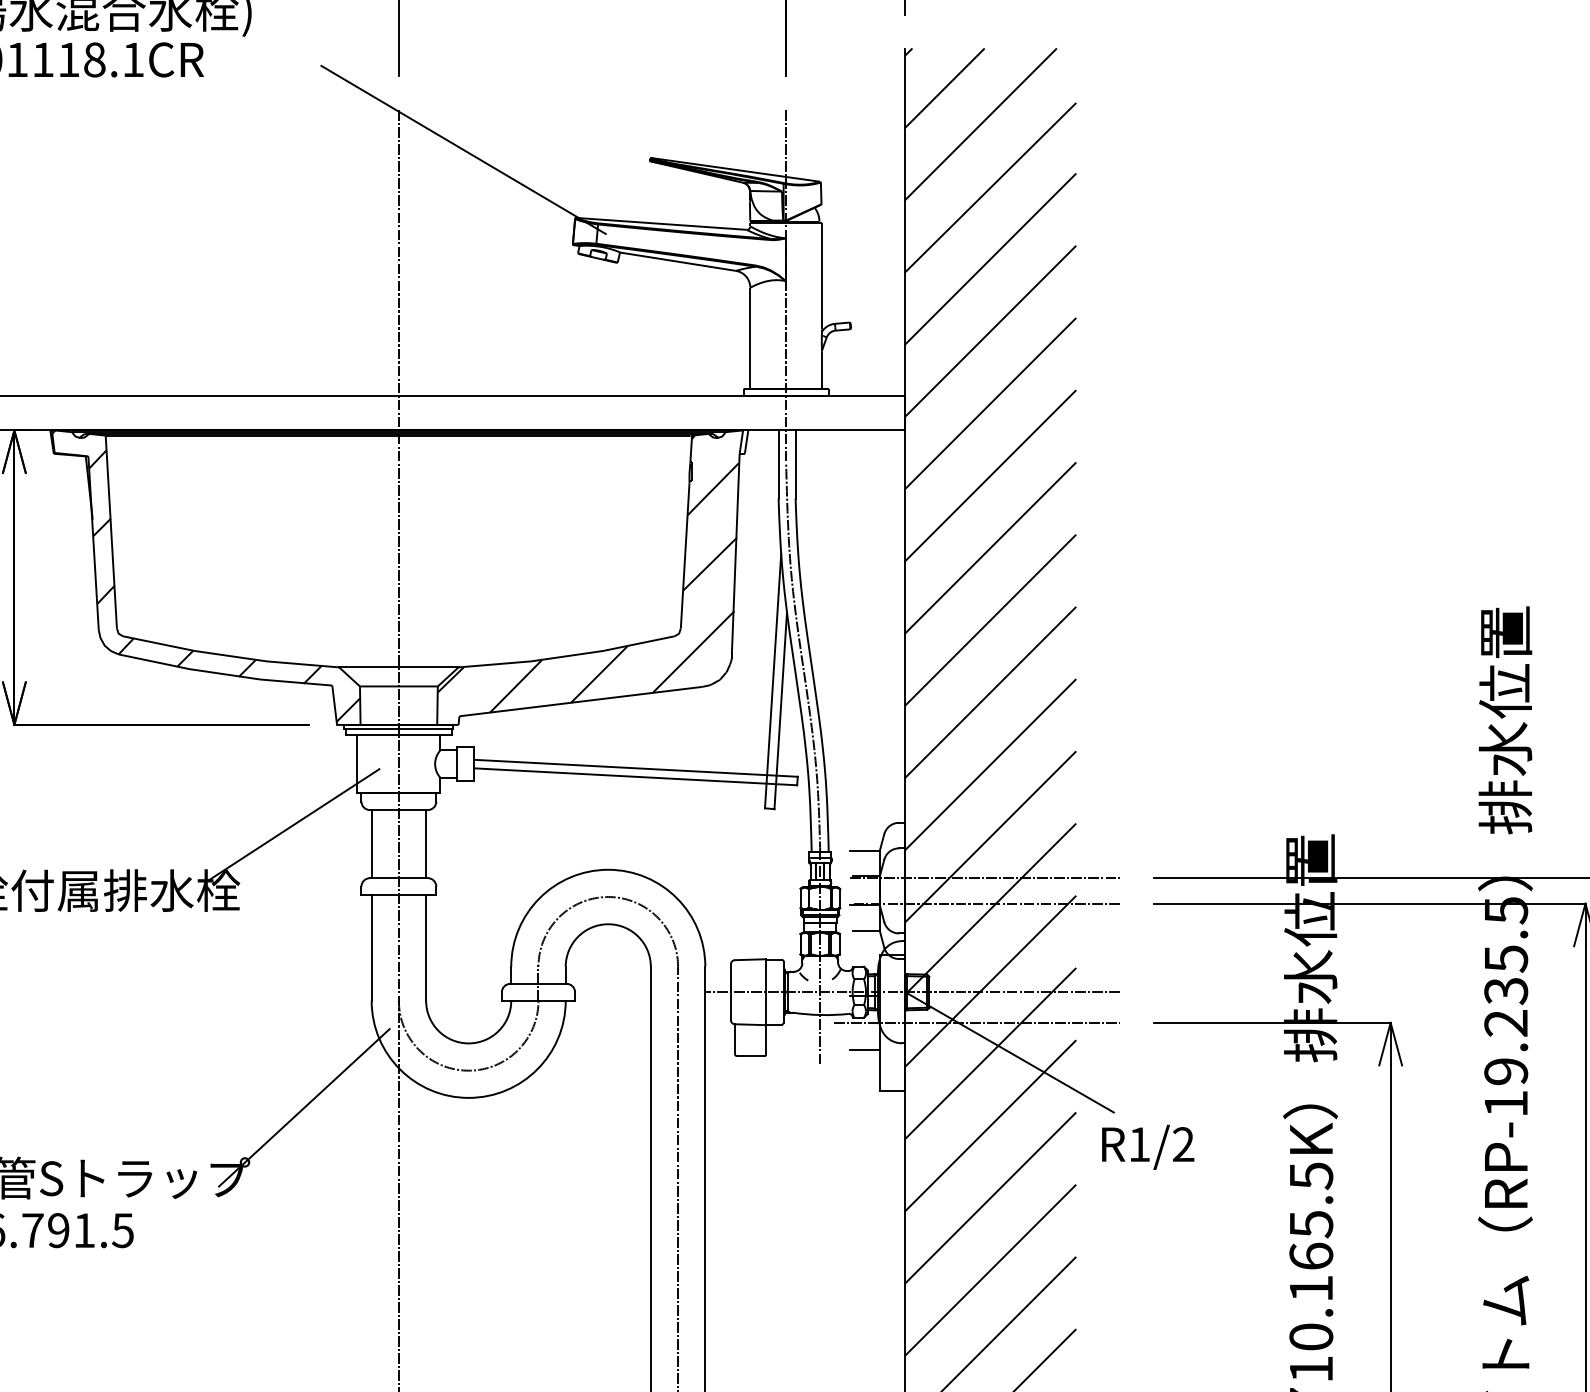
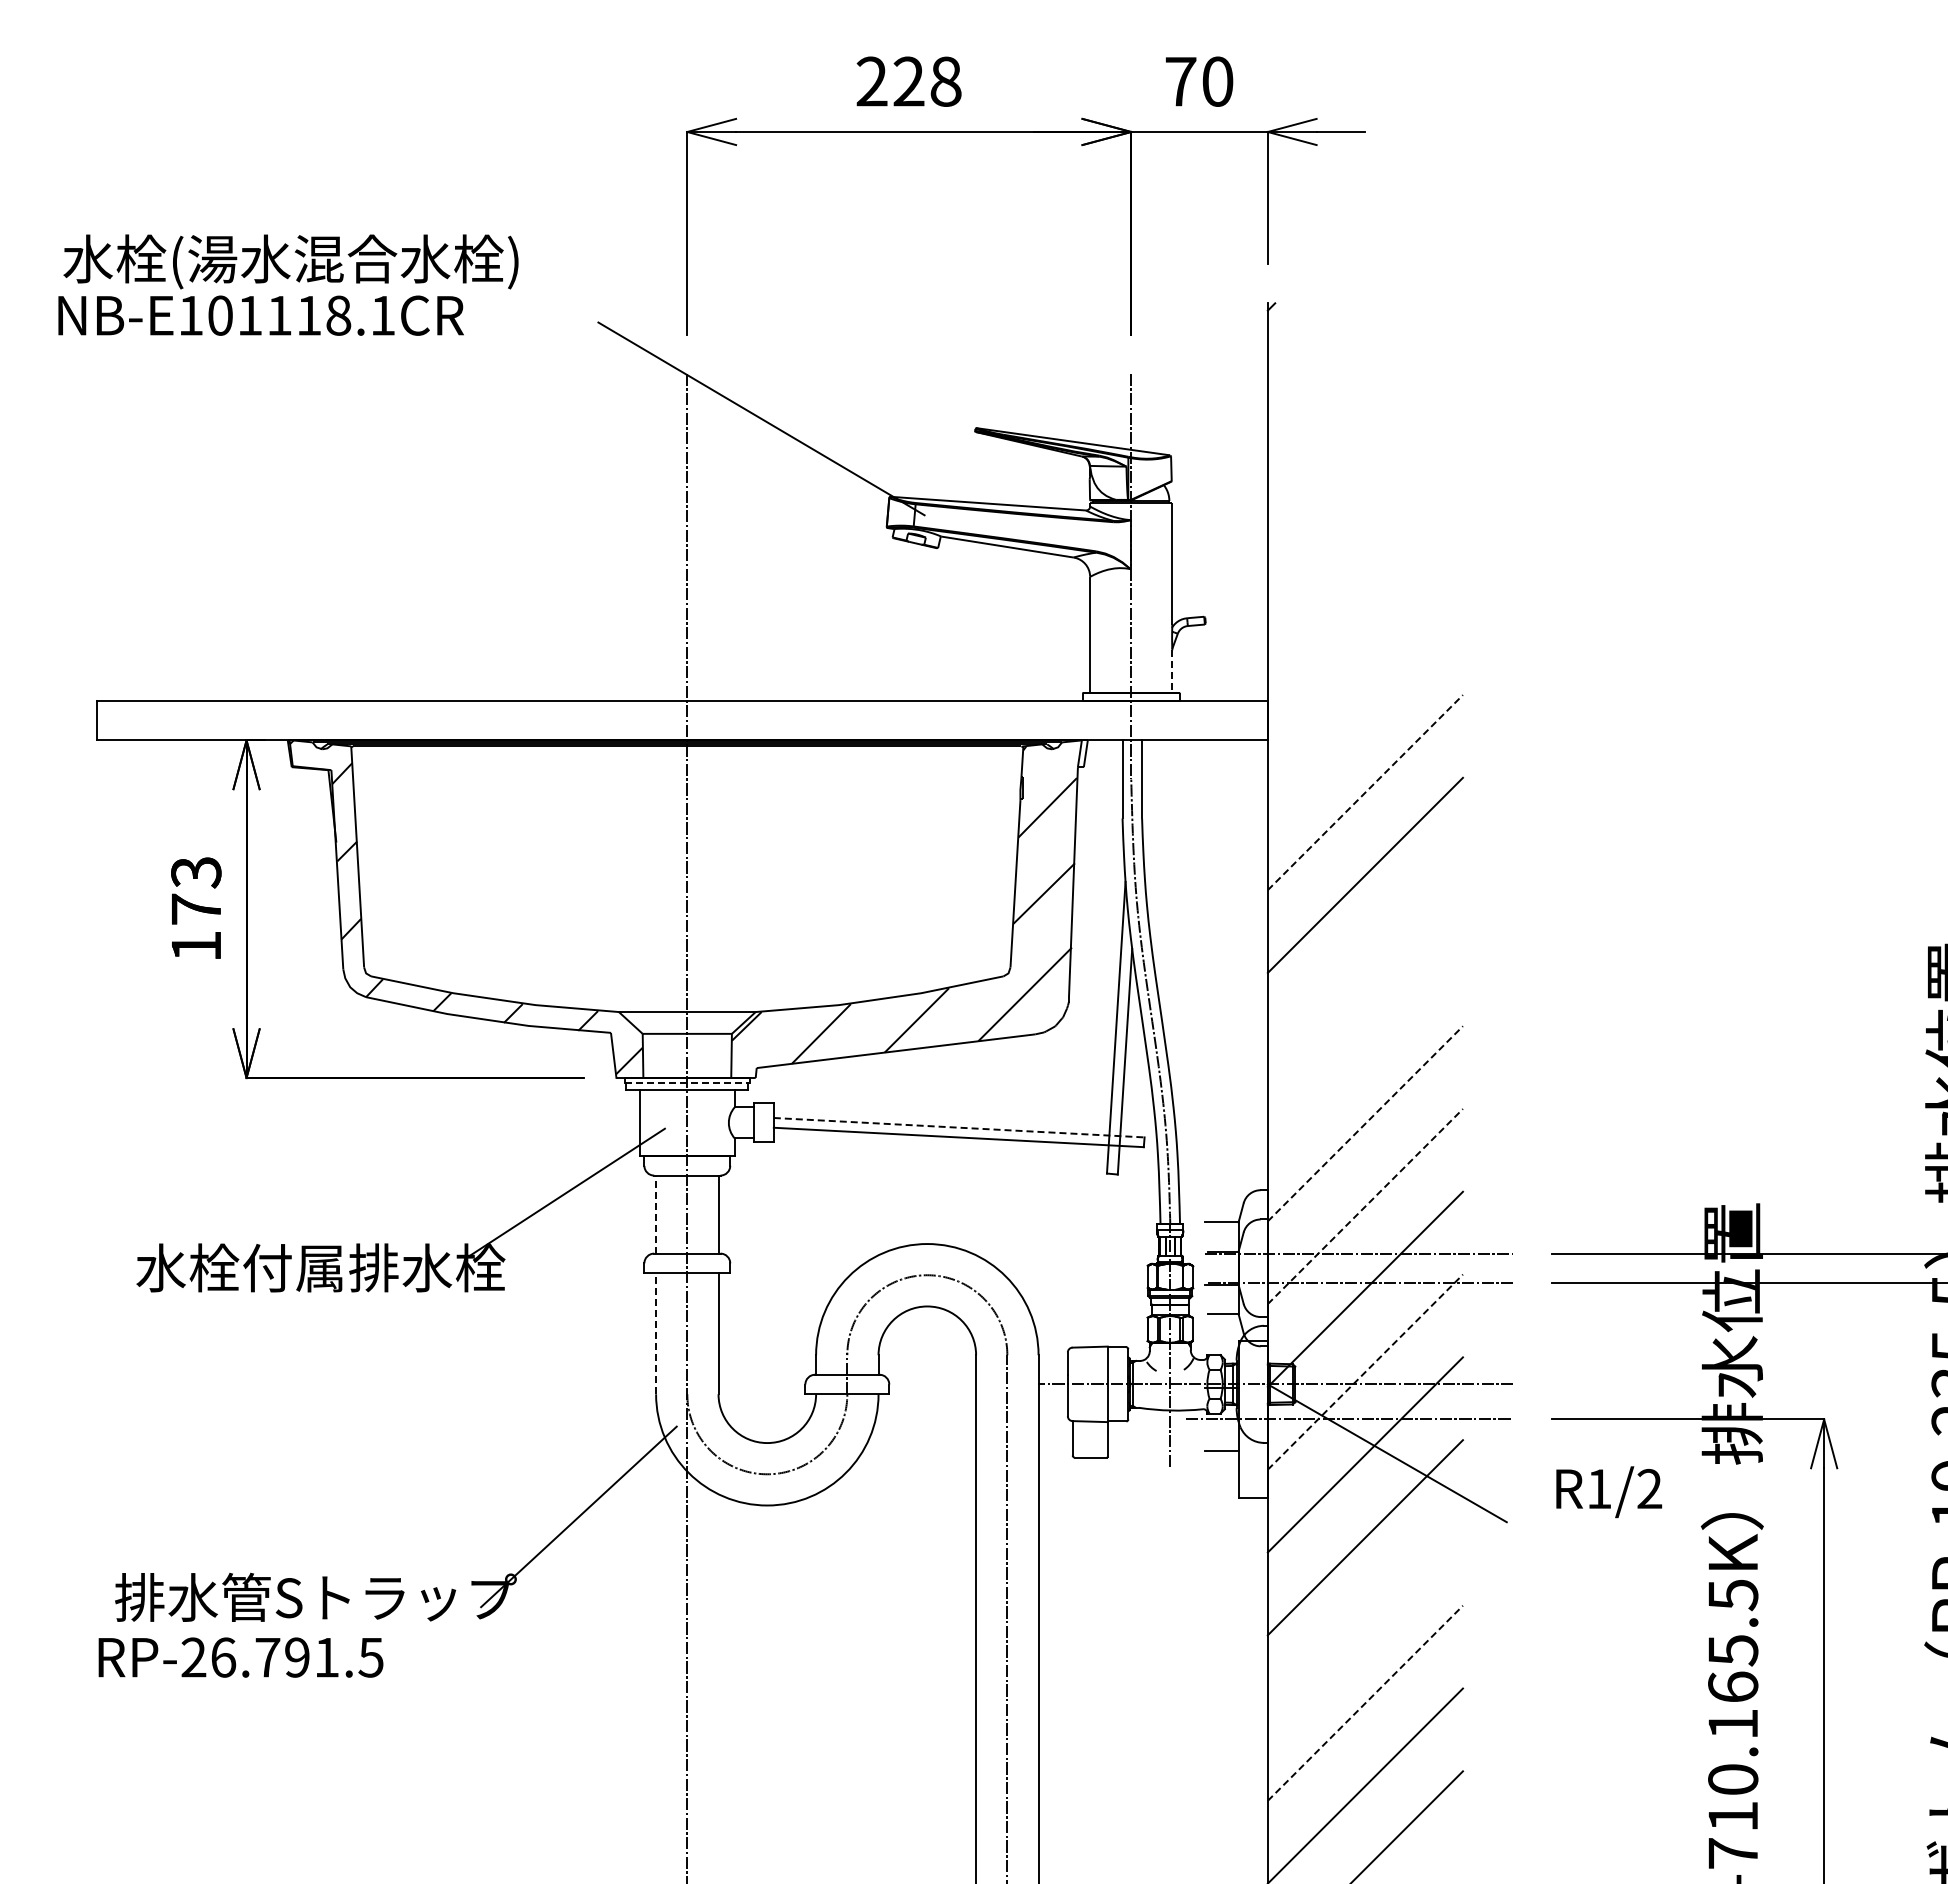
line: (944, 88) -> (1312, 348), removed
line: (980, 124) -> (1353, 389), removed
line: (989, 187) -> (1364, 462), removed
line: (989, 258) -> (1364, 543), removed
line: (989, 331) -> (1364, 626), removed
line: (822, 370) -> (1172, 671), solid -> dashed
line: (989, 403) -> (1364, 709), removed
line: (990, 475) -> (1365, 792), solid -> dashed
line: (989, 619) -> (1364, 957), removed
line: (989, 692) -> (1364, 1040), removed
line: (399, 728) -> (687, 1082), solid -> dashed
line: (990, 764) -> (1365, 1123), solid -> dashed
line: (636, 768) -> (959, 1127), solid -> dashed
line: (990, 837) -> (1365, 1206), solid -> dashed
line: (372, 844) -> (656, 1214), solid -> dashed
line: (372, 947) -> (656, 1333), solid -> dashed
line: (990, 981) -> (1365, 1372), solid -> dashed
text: (1148, 1147) -> (1609, 1492), moved
line: (989, 1198) -> (1364, 1620), removed
line: (990, 1270) -> (1365, 1703), solid -> dashed

